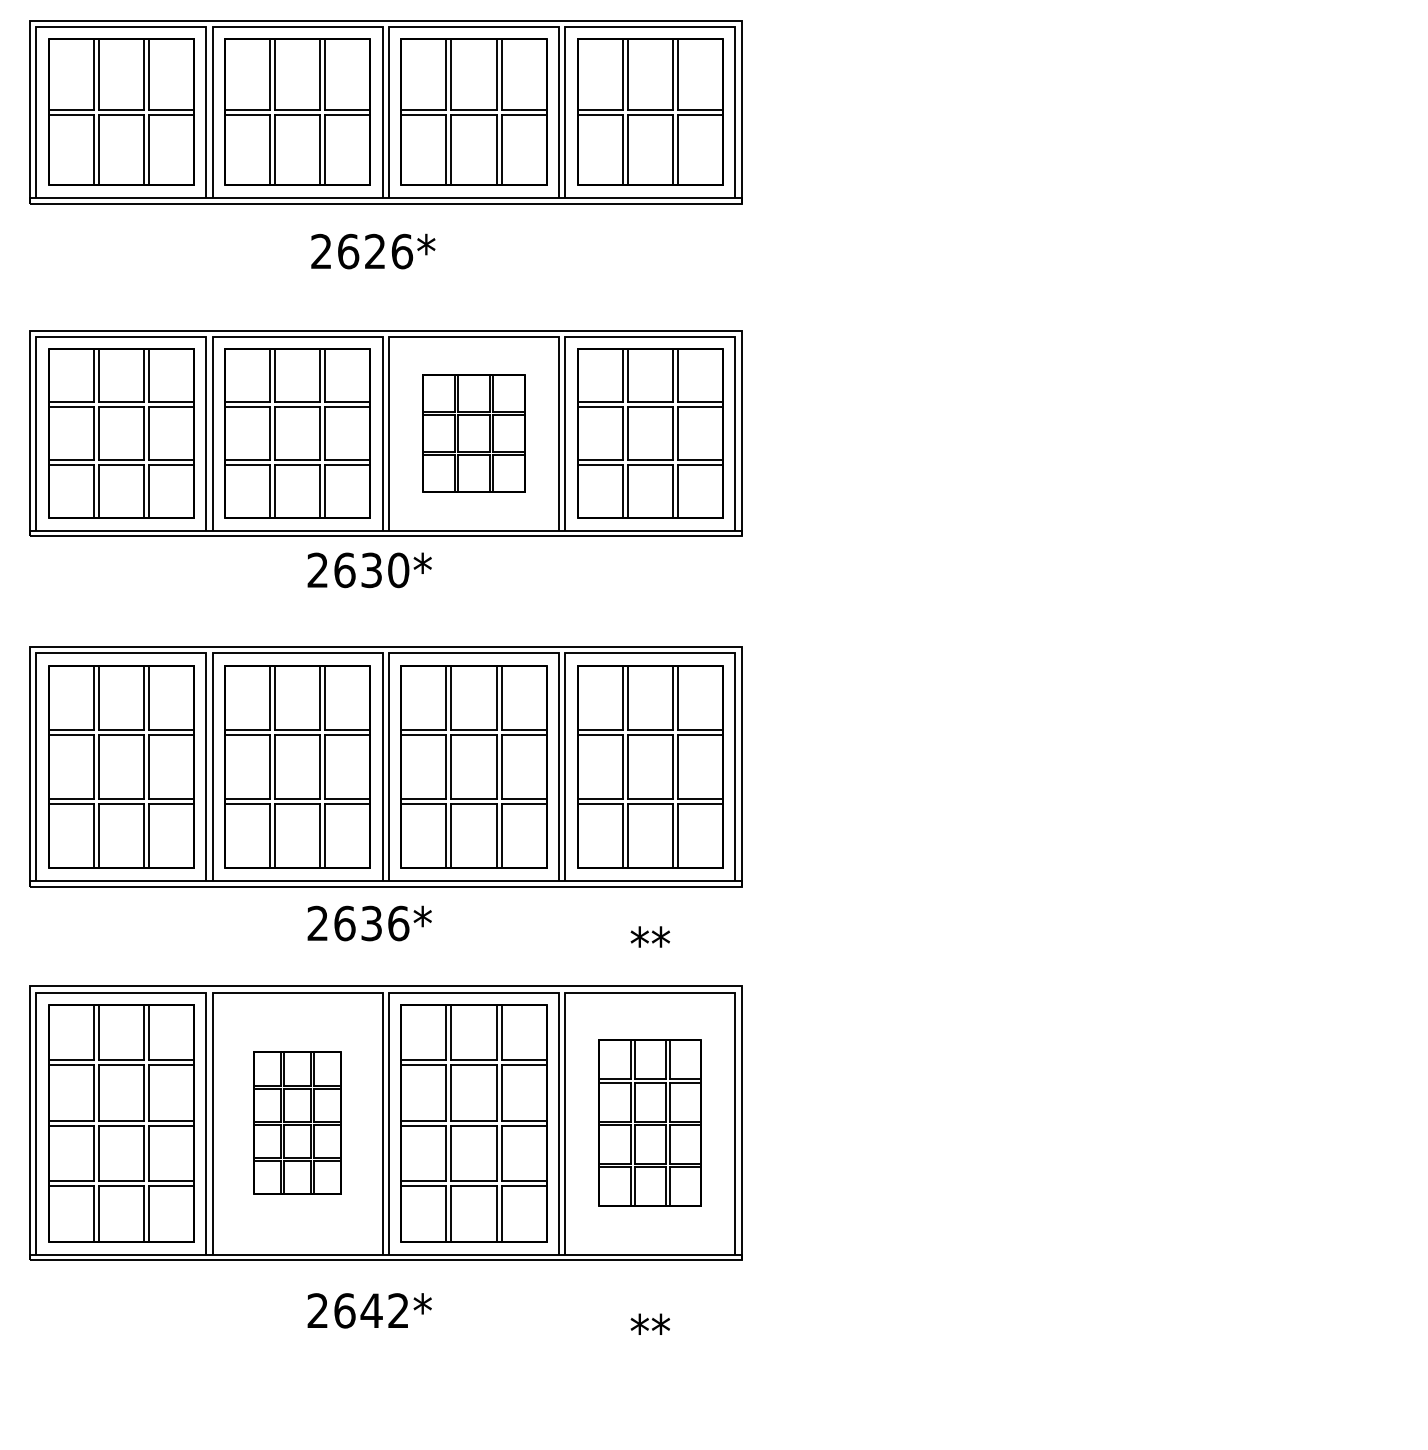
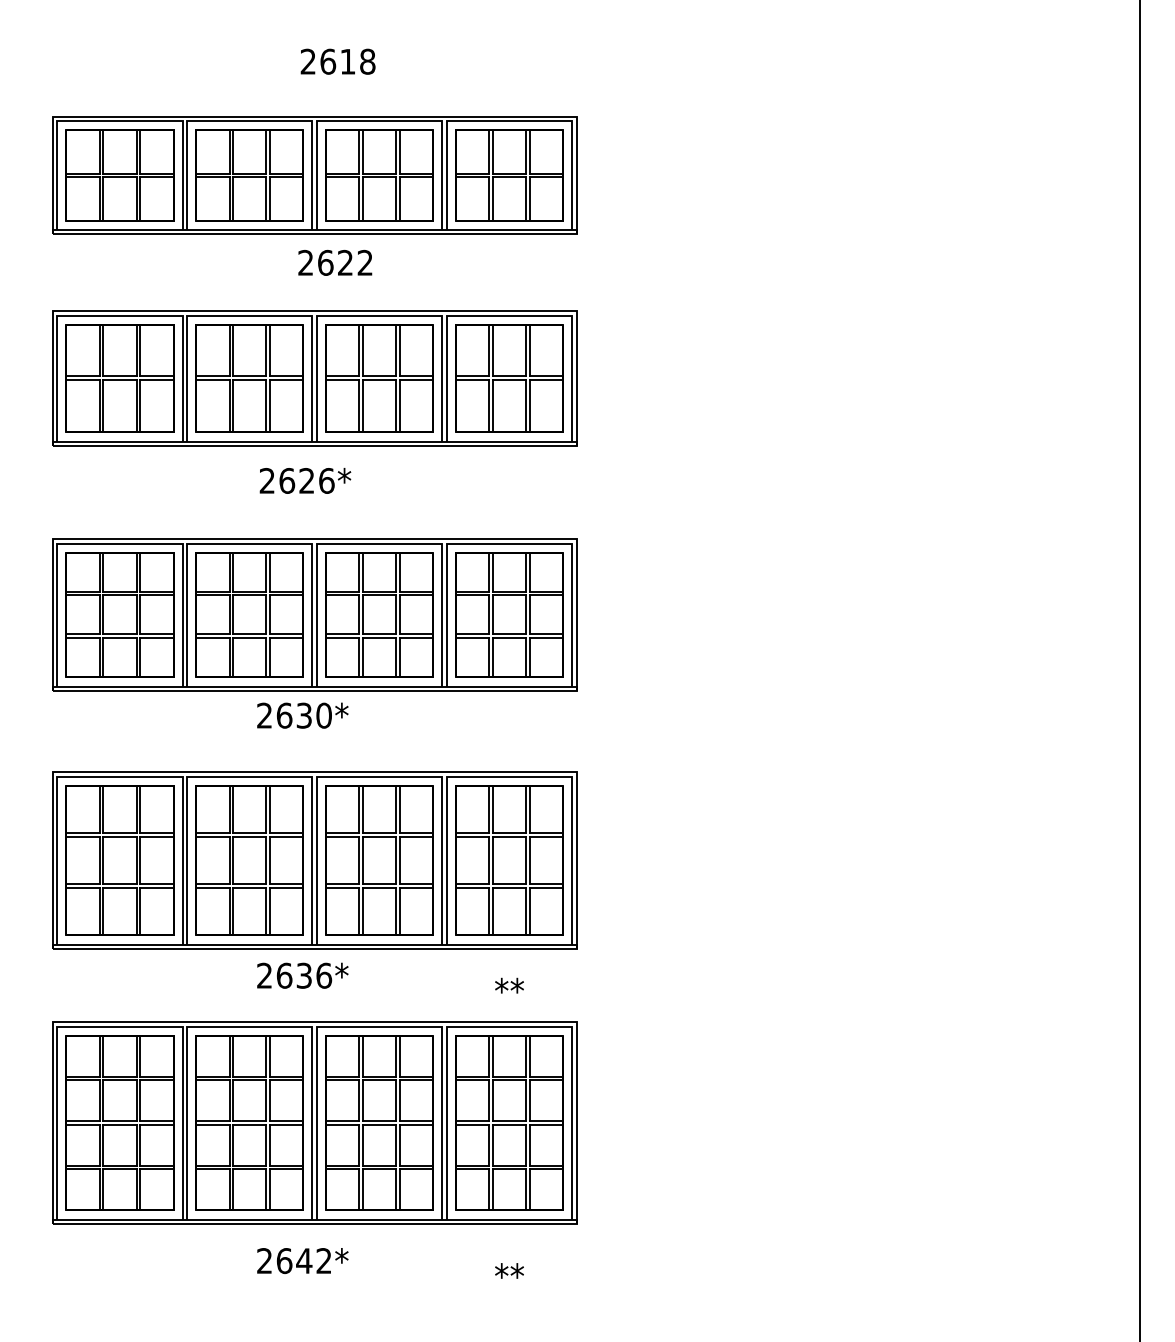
part: (473, 432) -> (379, 614), size x1.43
part: (297, 1122) -> (249, 1122), size x1.67
part: (650, 1122) -> (509, 1122), size x1.43

